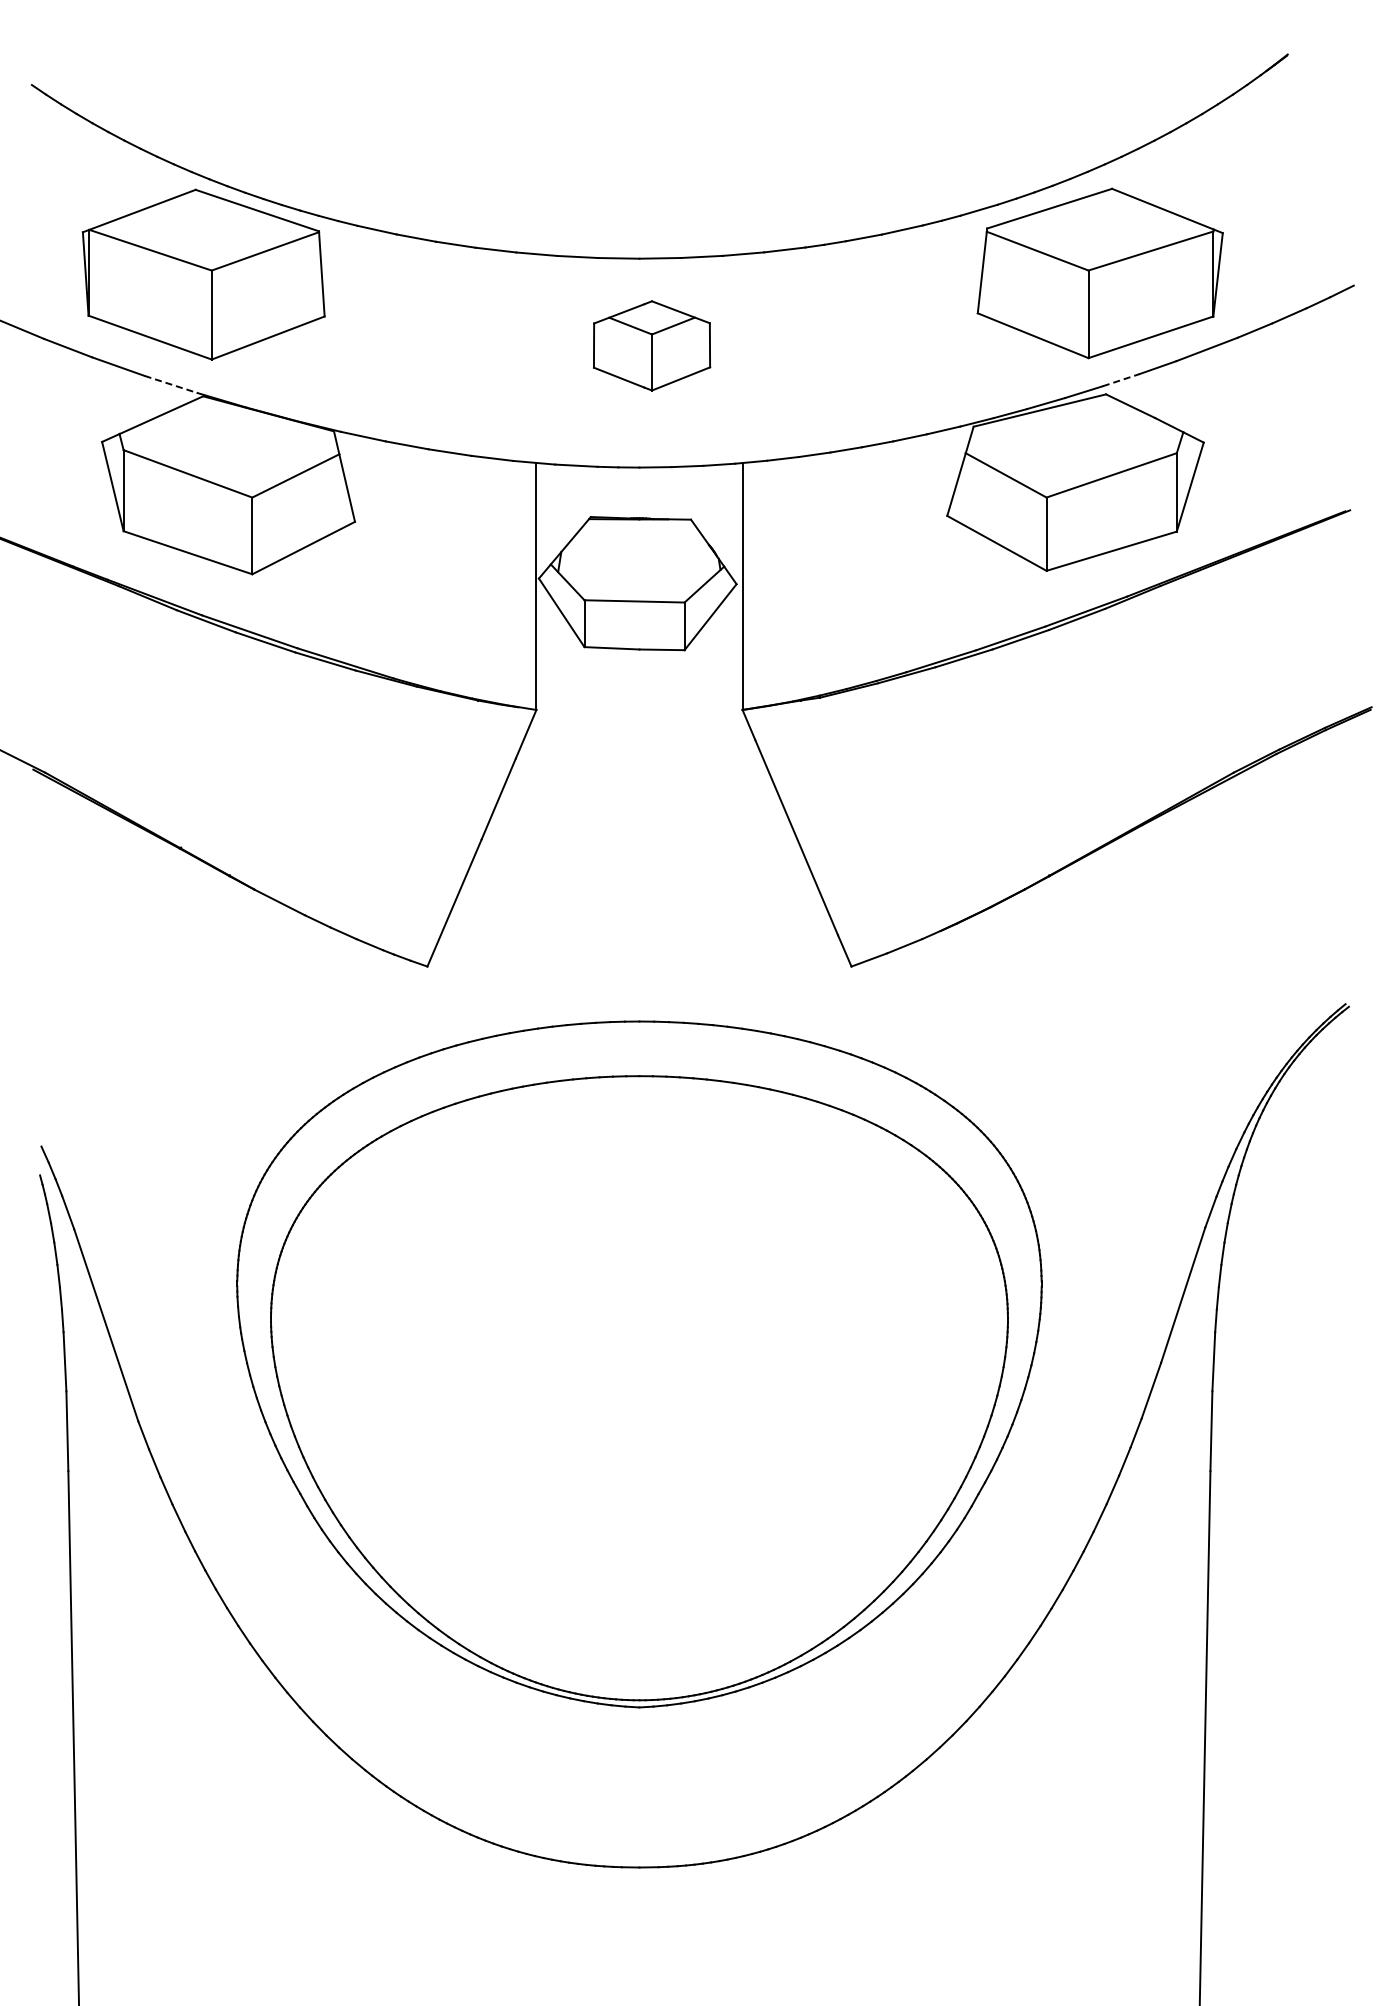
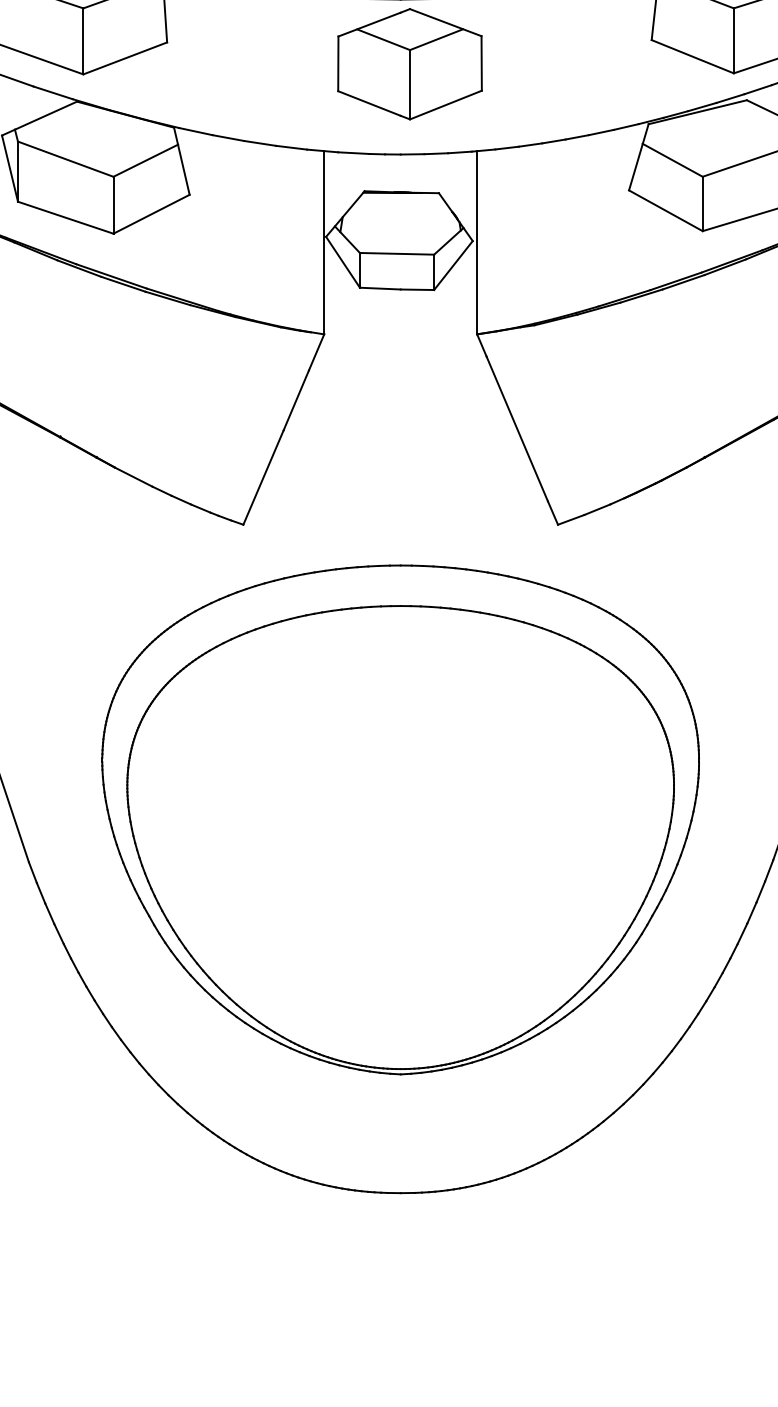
part: (651, 345) -> (409, 63), size x1.67
line: (1121, 379) -> (758, 89), dashed -> solid
line: (171, 384) -> (53, 92), dashed -> solid

